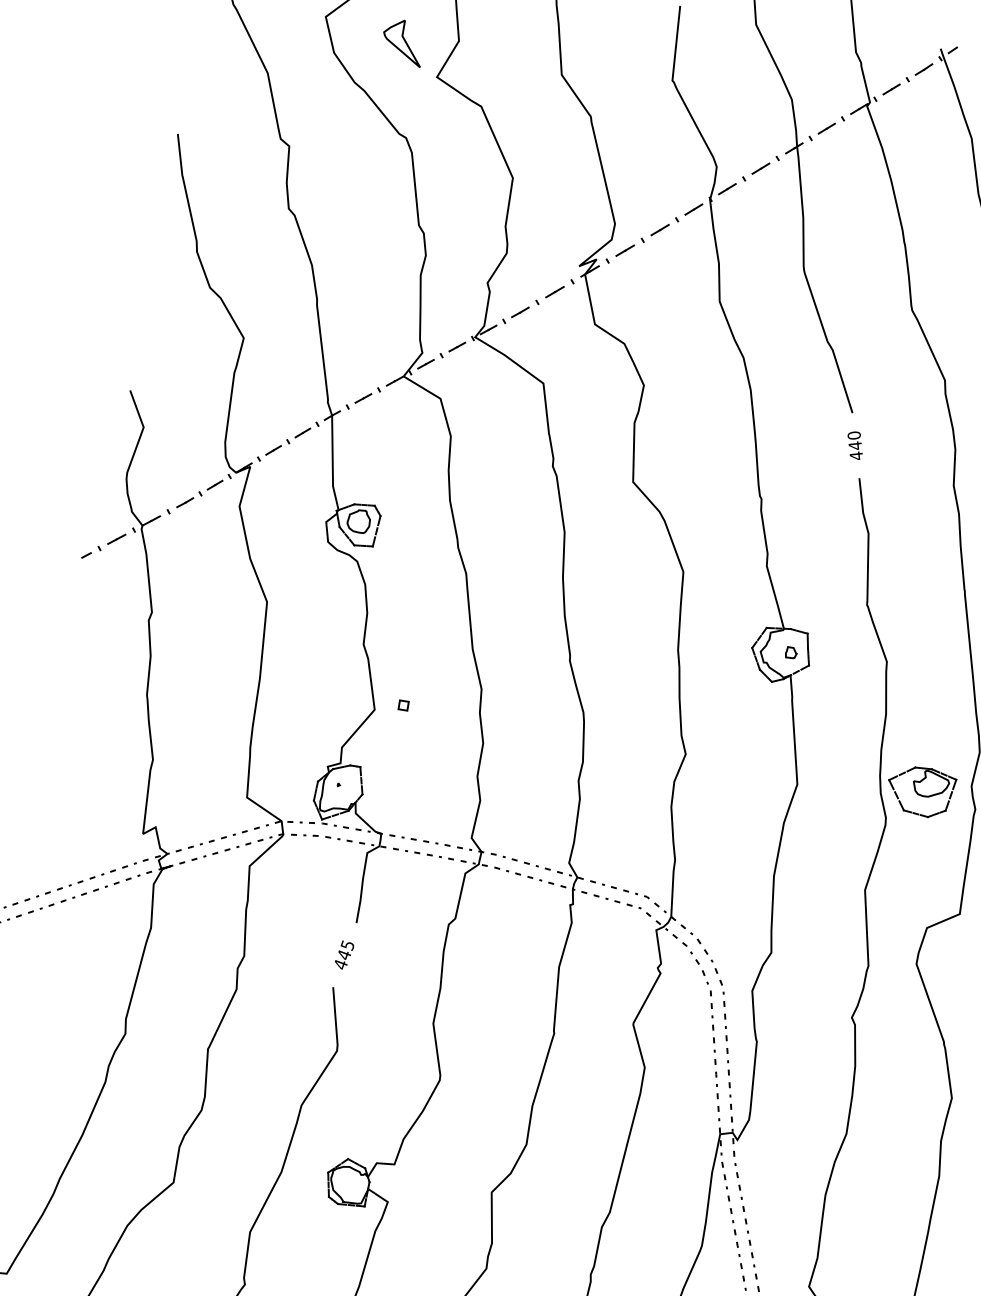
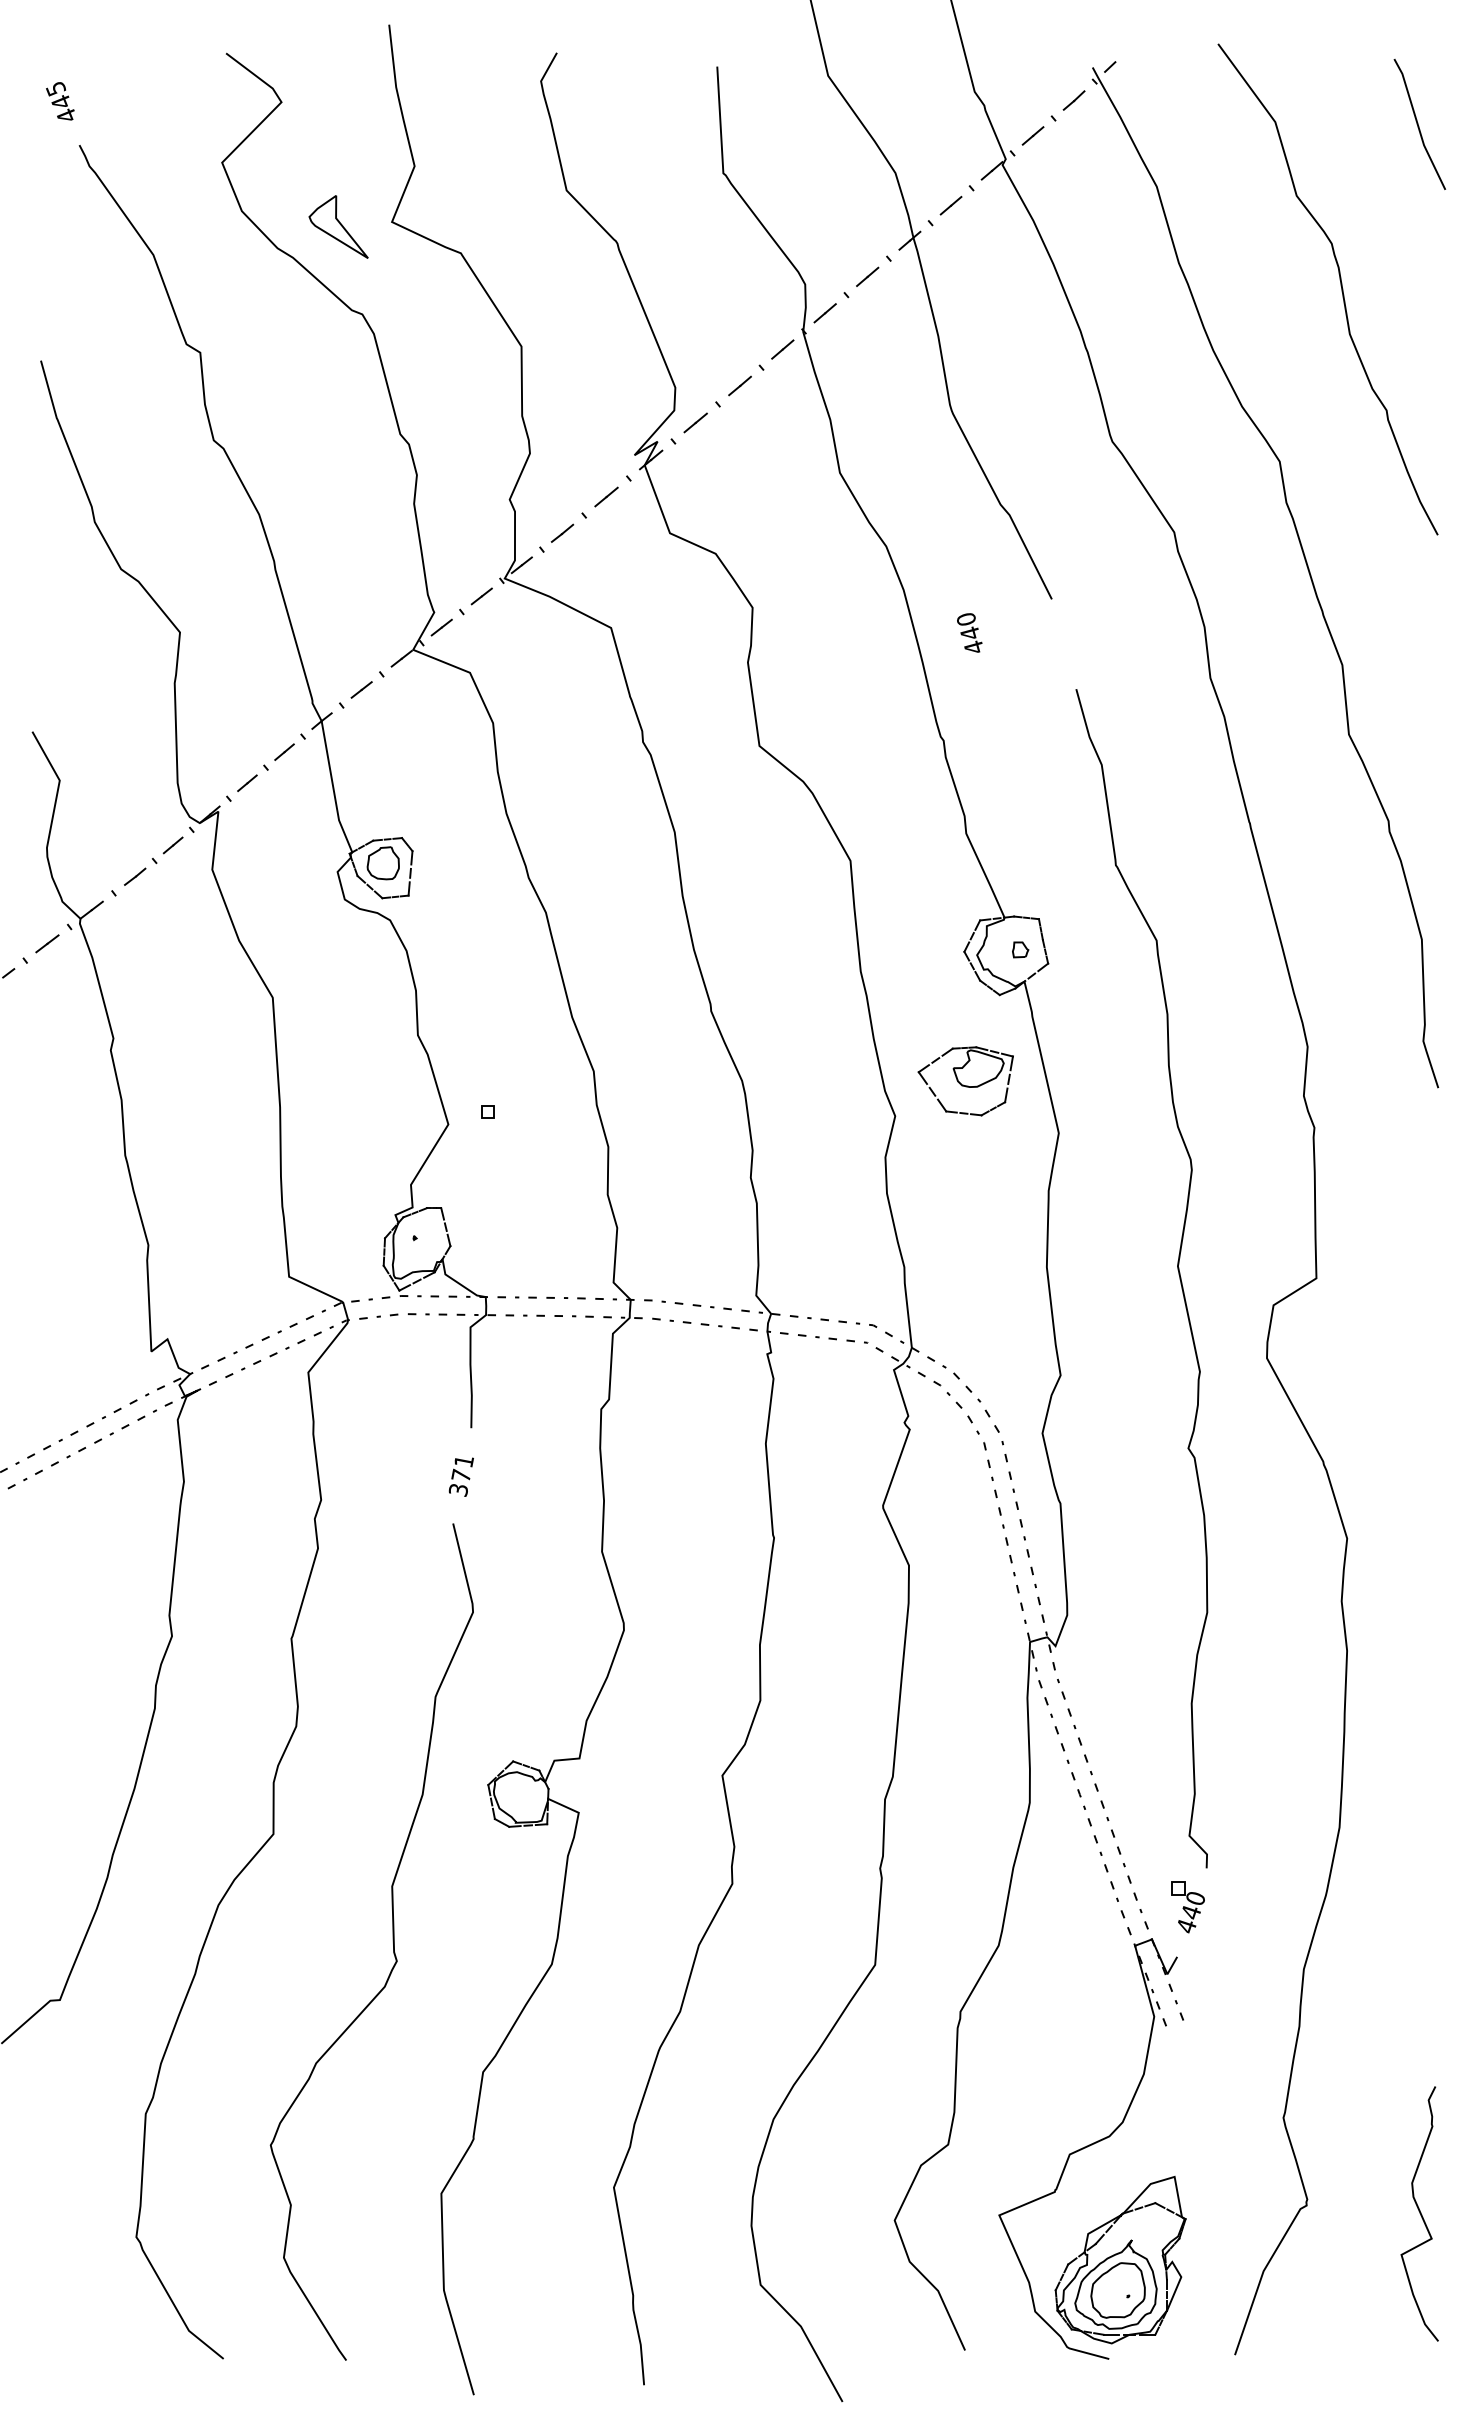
part: (403, 42) -> (338, 226), moved
text: (854, 445) -> (969, 632), moved
part: (920, 791) -> (965, 1081), moved
text: (343, 954) -> (460, 1475), 445 -> 371

